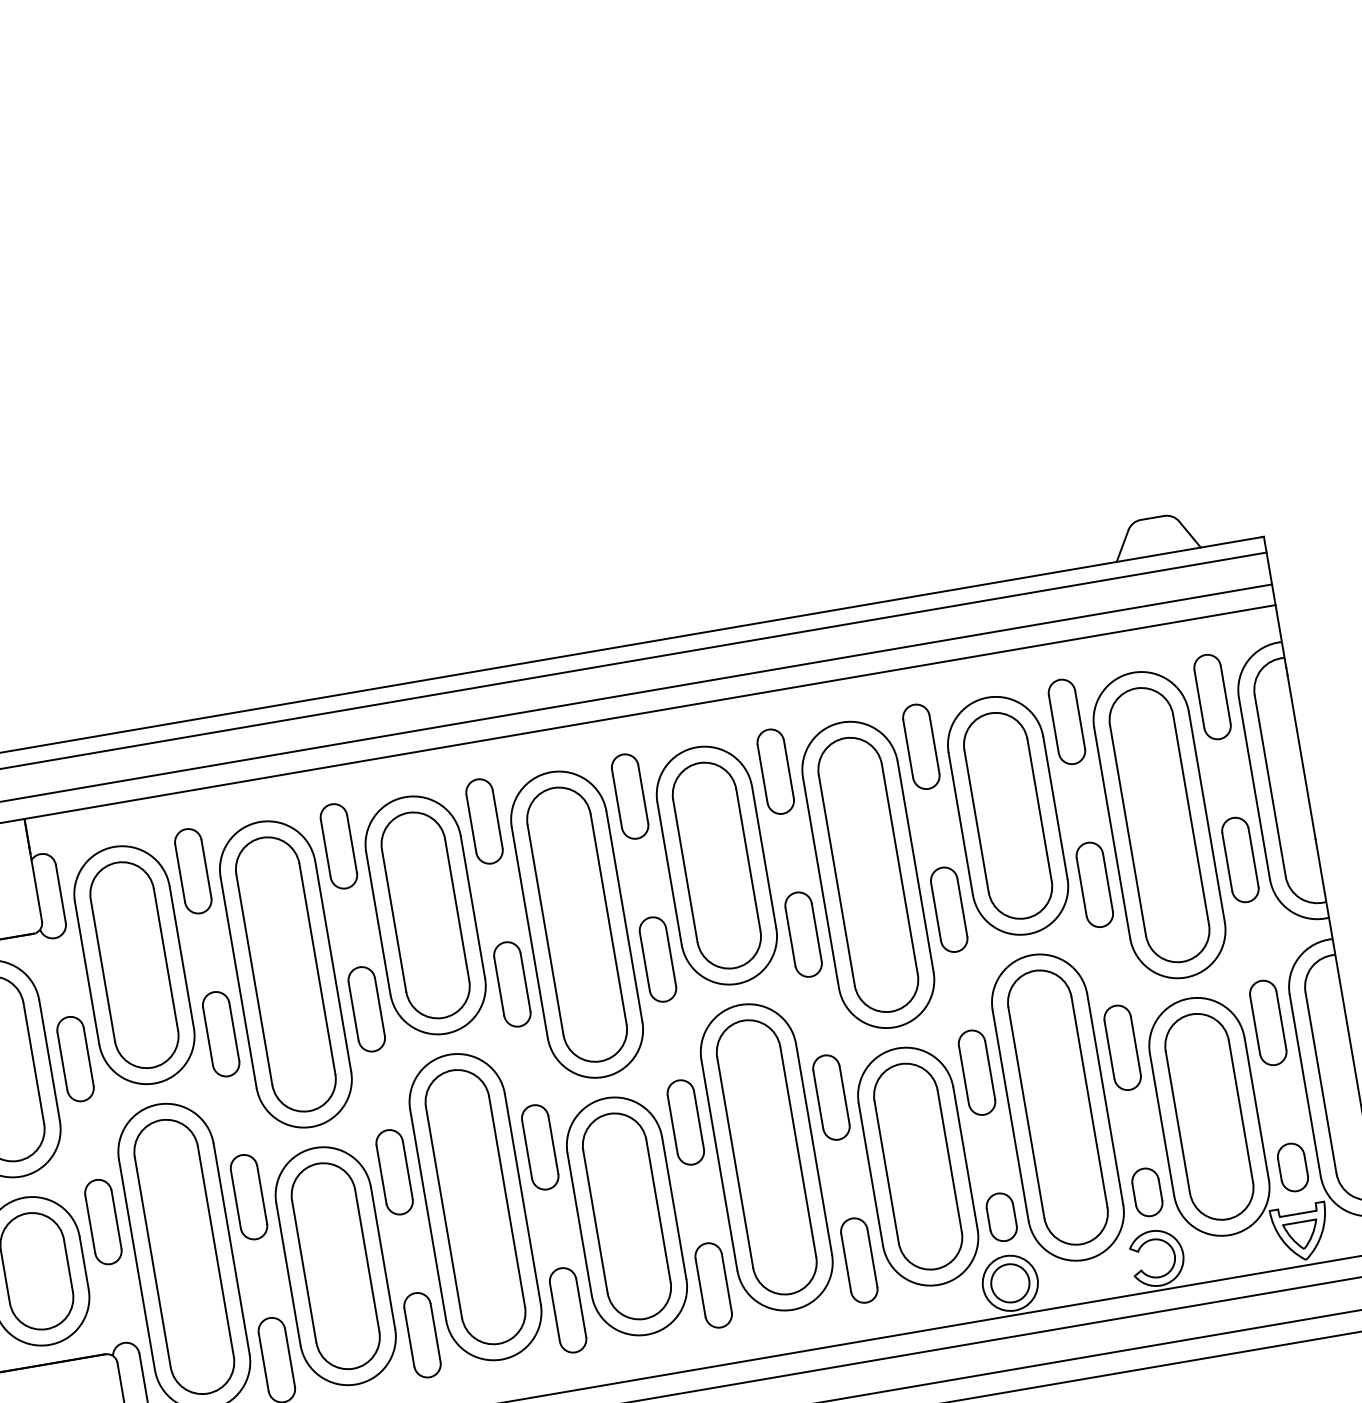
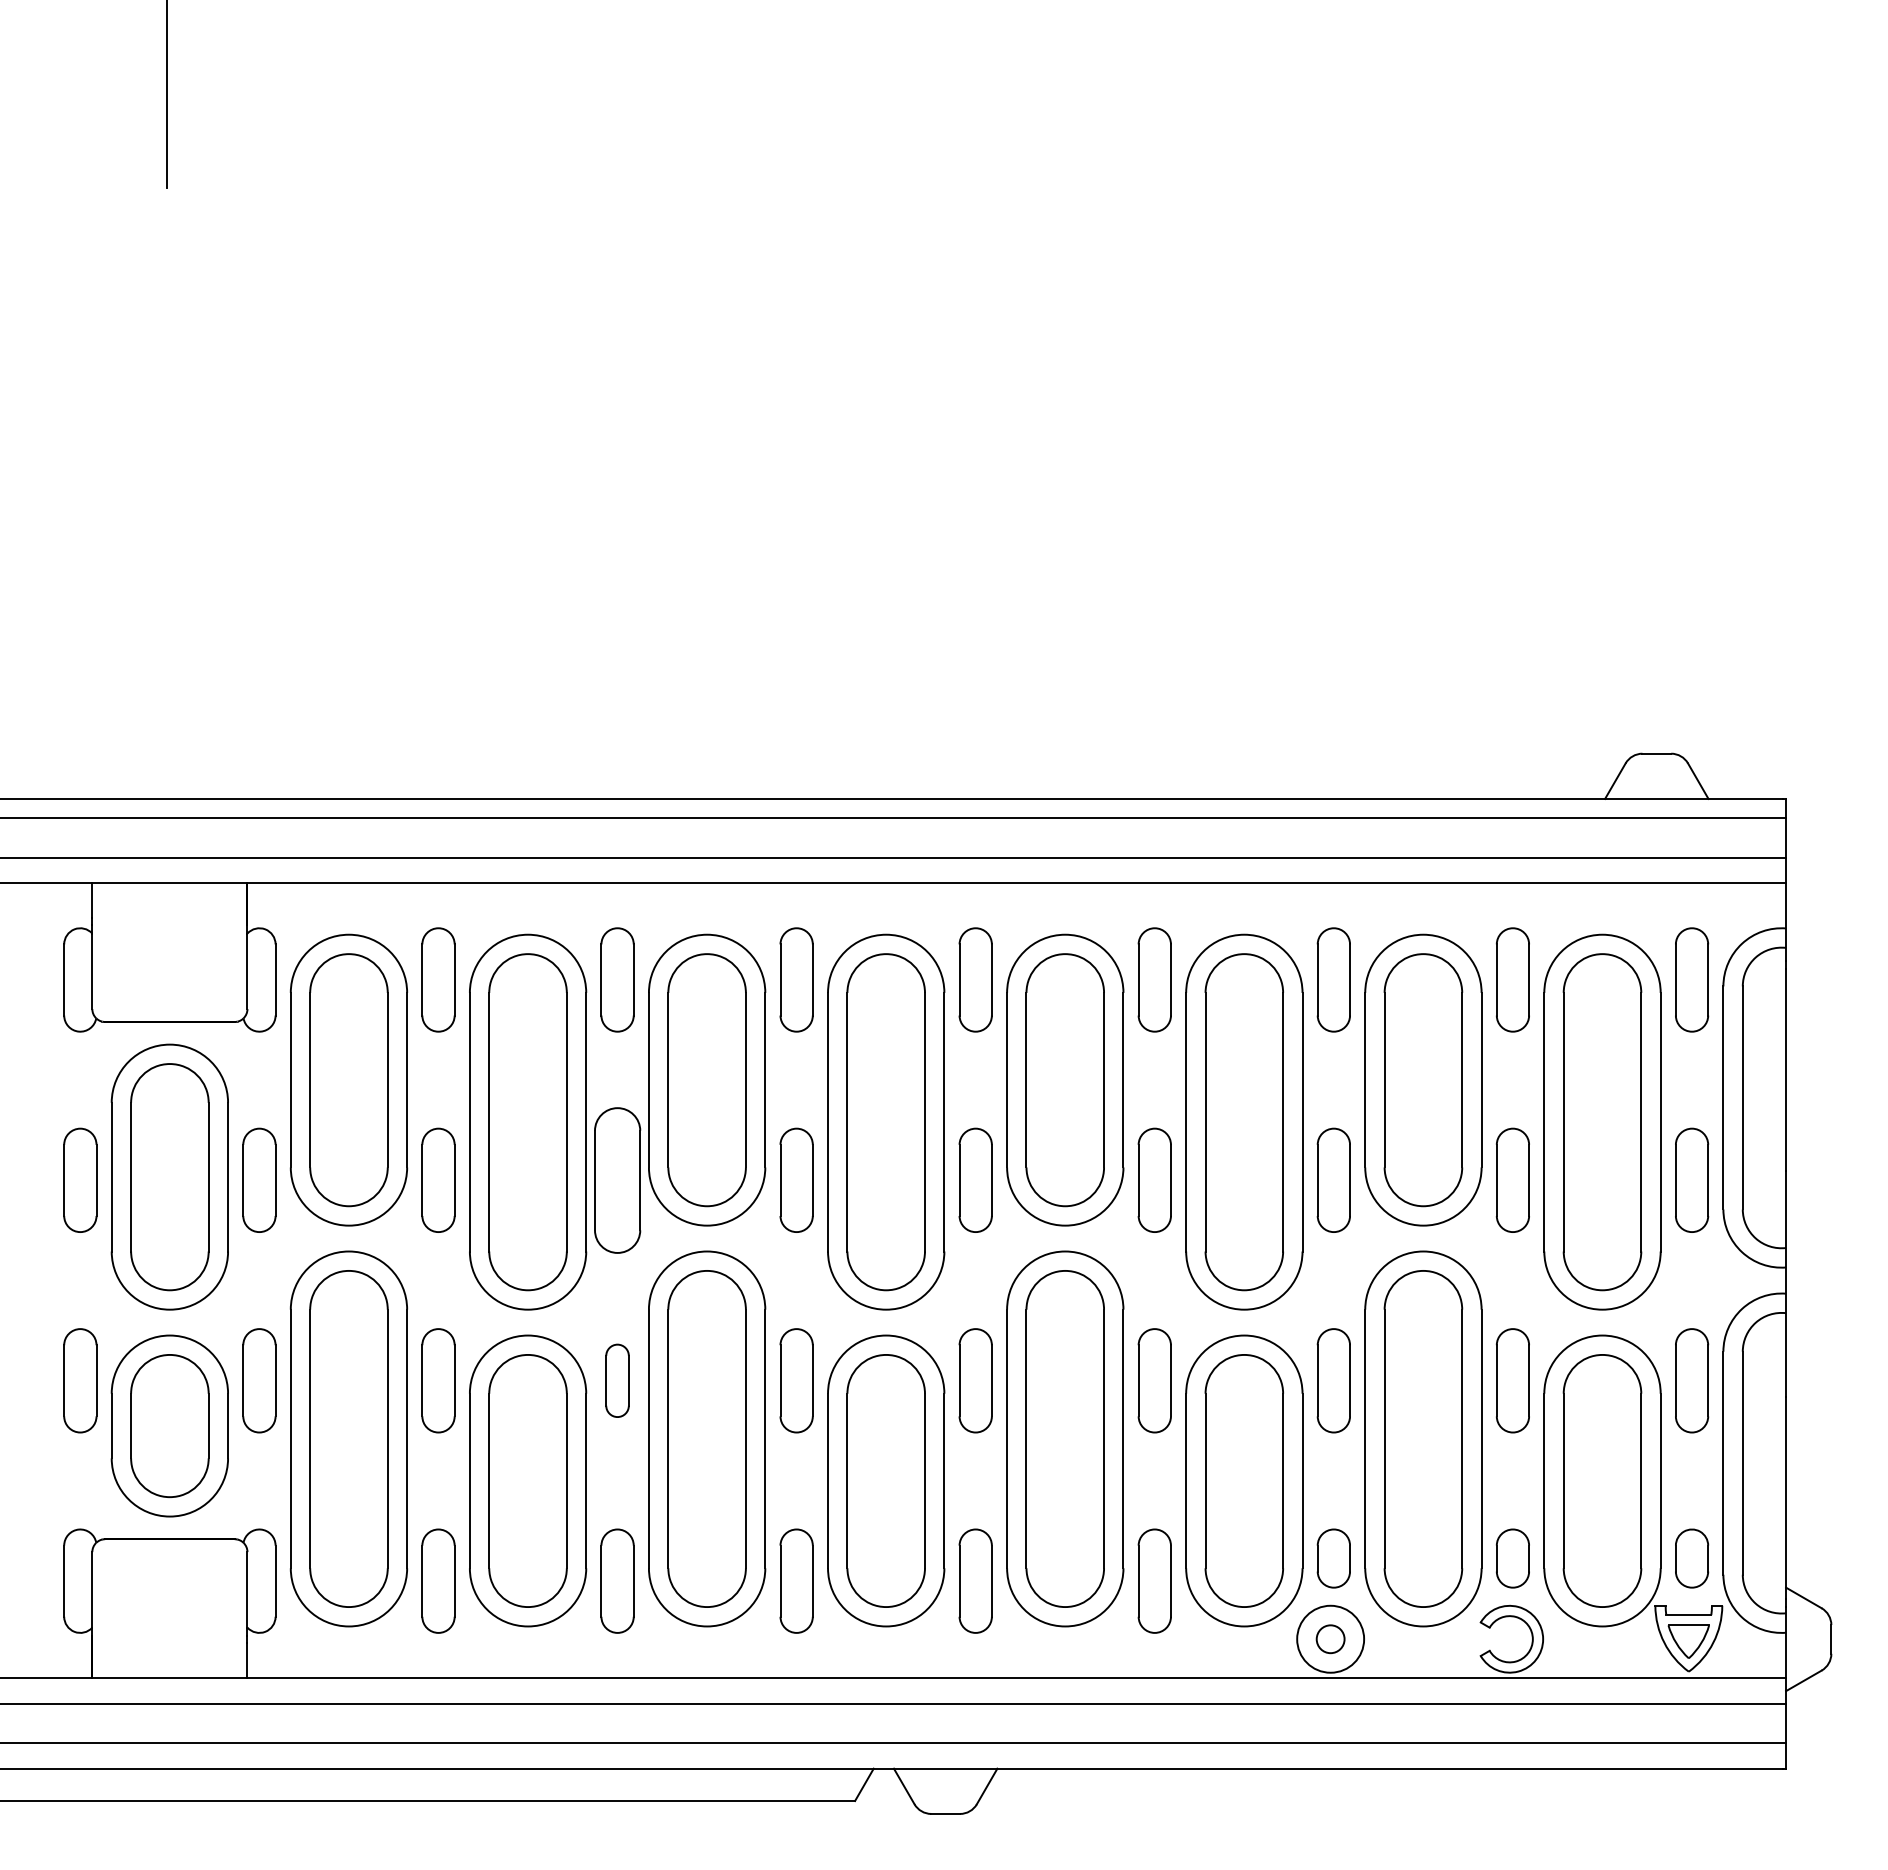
part: (366, 1008) -> (617, 1179), size x1.4
part: (394, 1172) -> (617, 1380), size x0.7
circle: (1010, 1283) -> (1330, 1639), size x0.6

